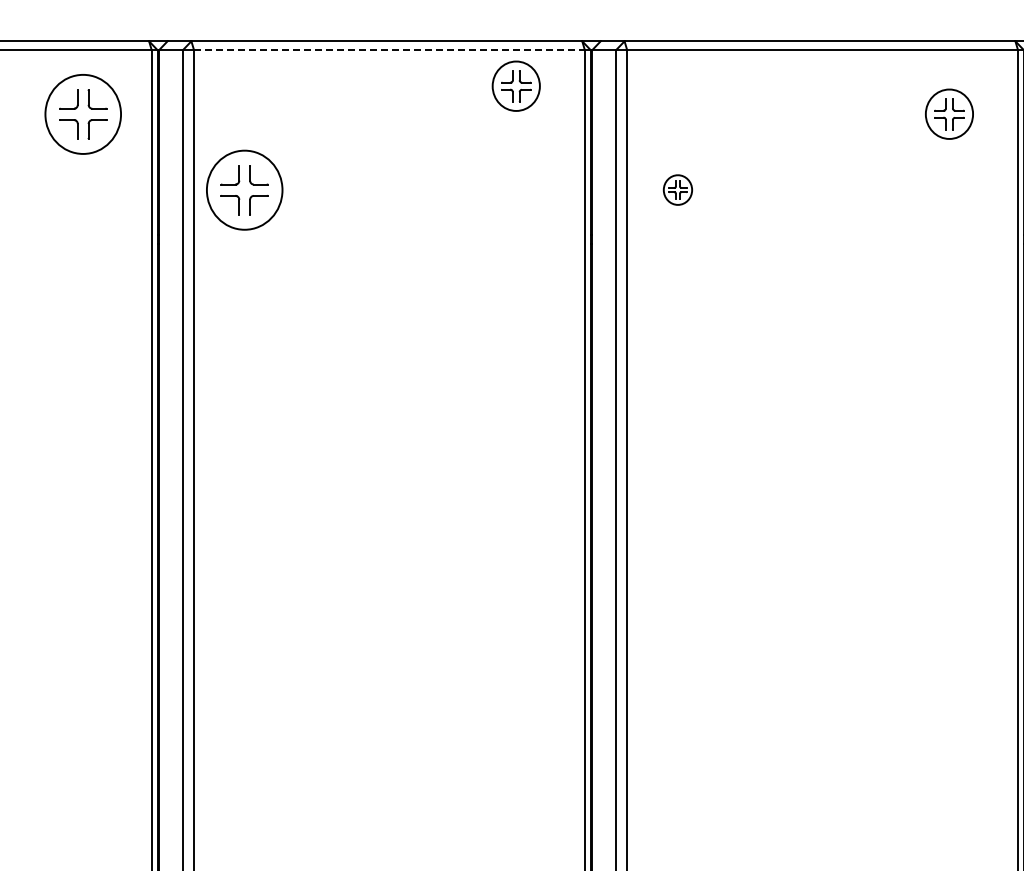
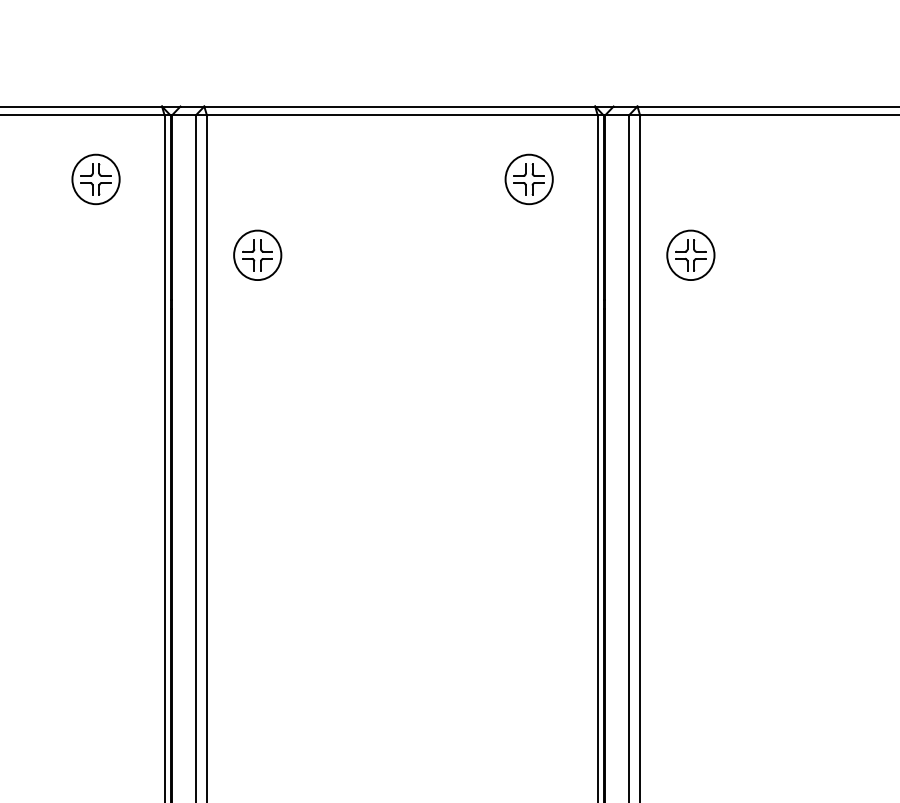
line: (390, 50) -> (403, 115), dashed -> solid
part: (515, 85) -> (528, 178), moved
part: (82, 113) -> (95, 178), size x0.62
part: (244, 189) -> (257, 254), size x0.62
part: (677, 189) -> (690, 254), size x1.67

